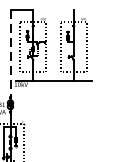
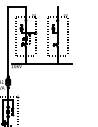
line: (10, 54) -> (8, 42), dashed -> solid

